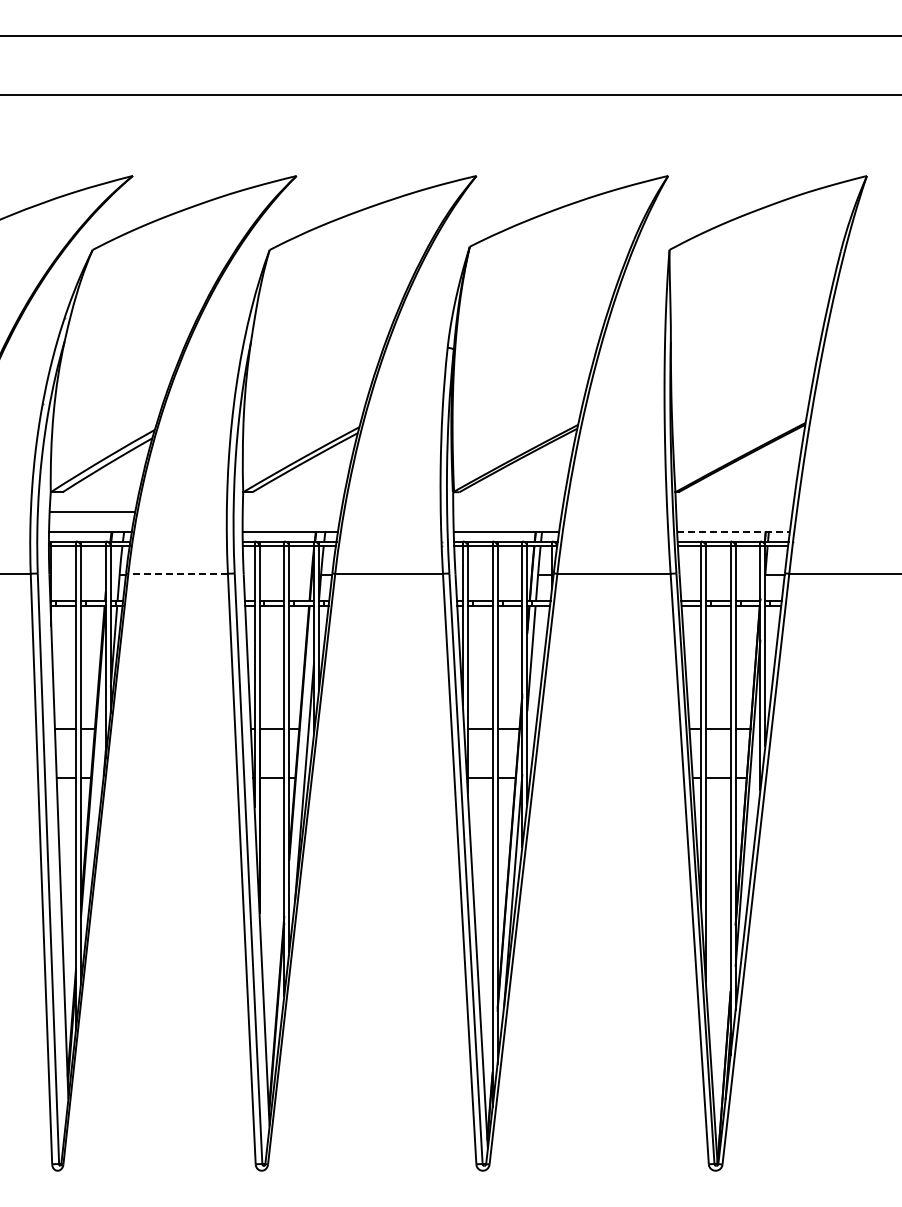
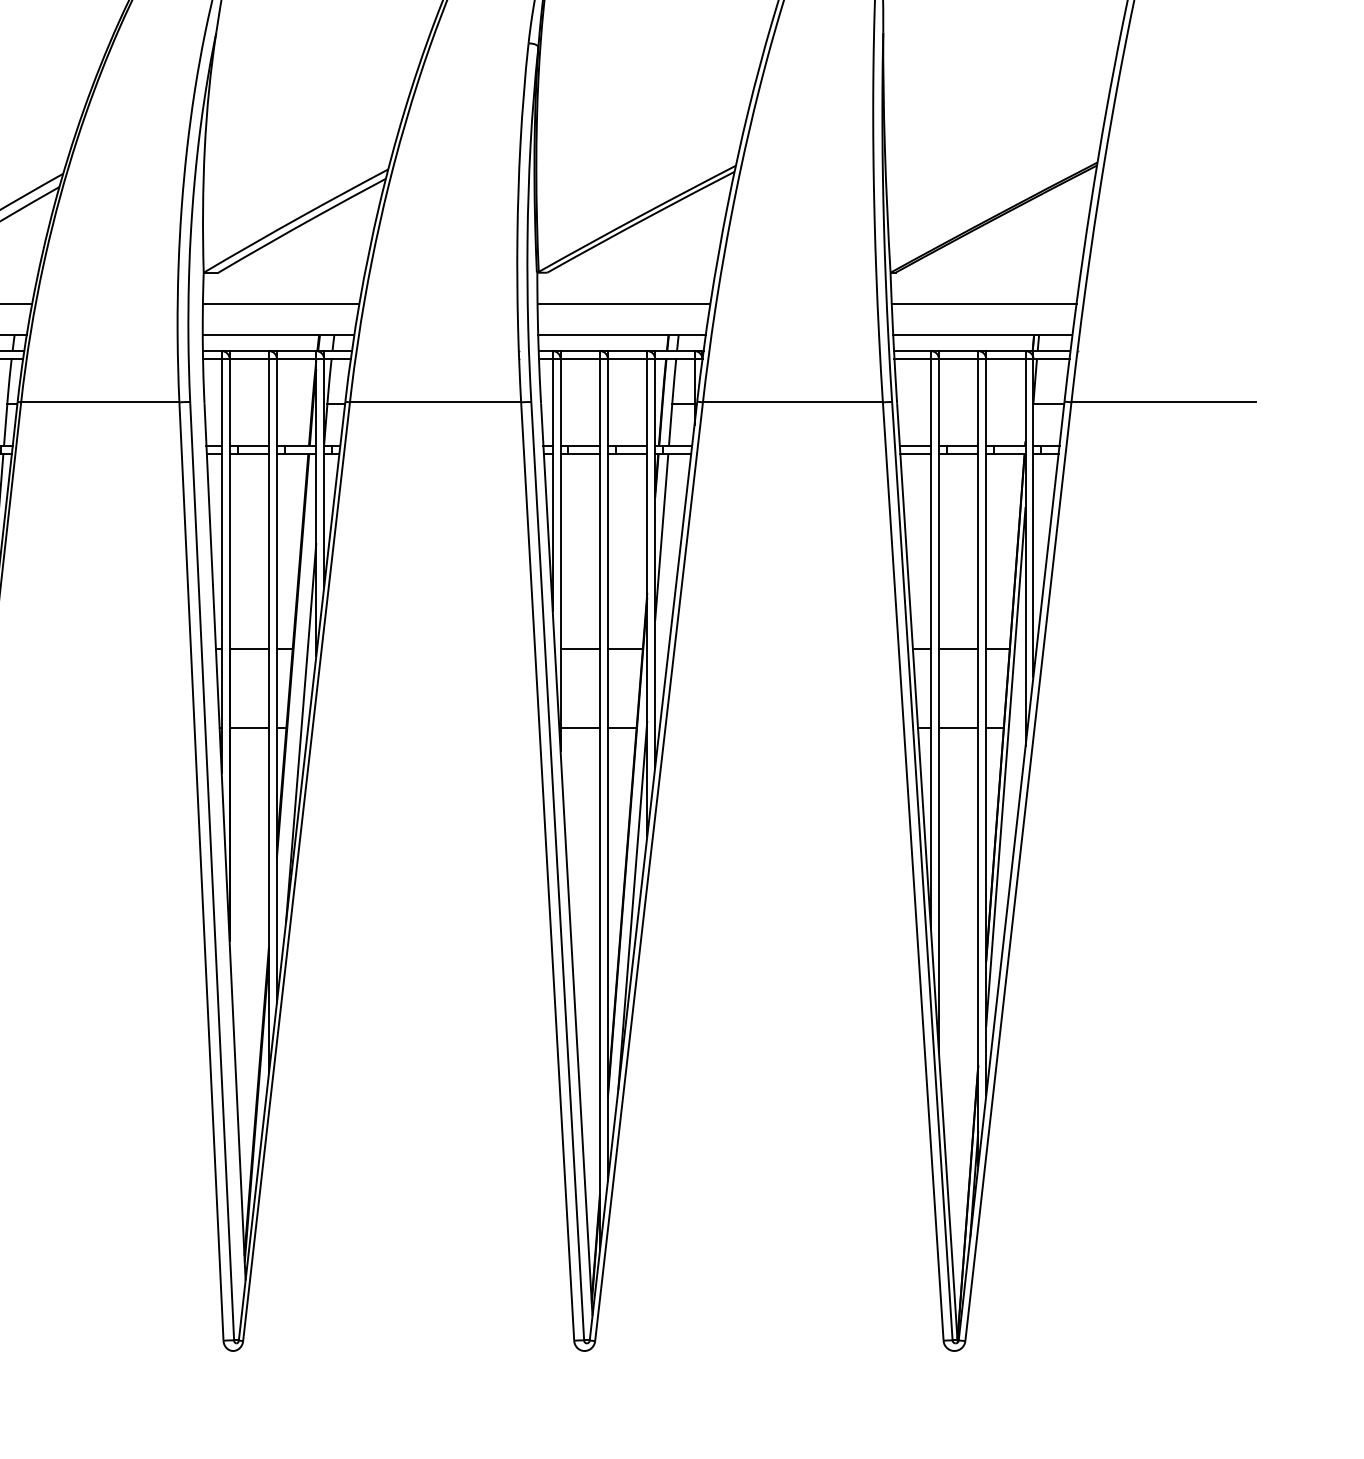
line: (291, 511) -> (280, 303), added
line: (507, 511) -> (623, 303), added
line: (734, 511) -> (984, 303), added
line: (734, 531) -> (984, 335), dashed -> solid
line: (178, 573) -> (100, 401), dashed -> solid

